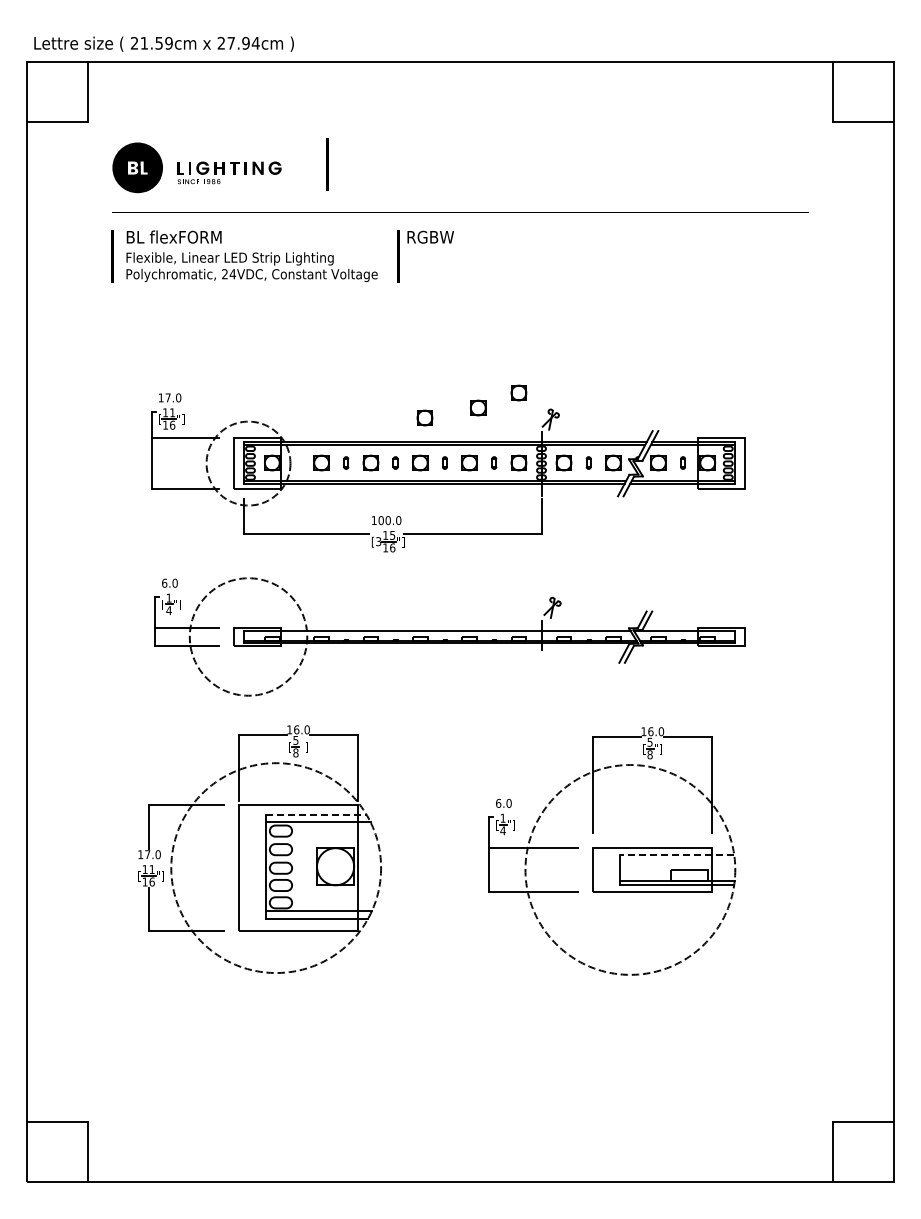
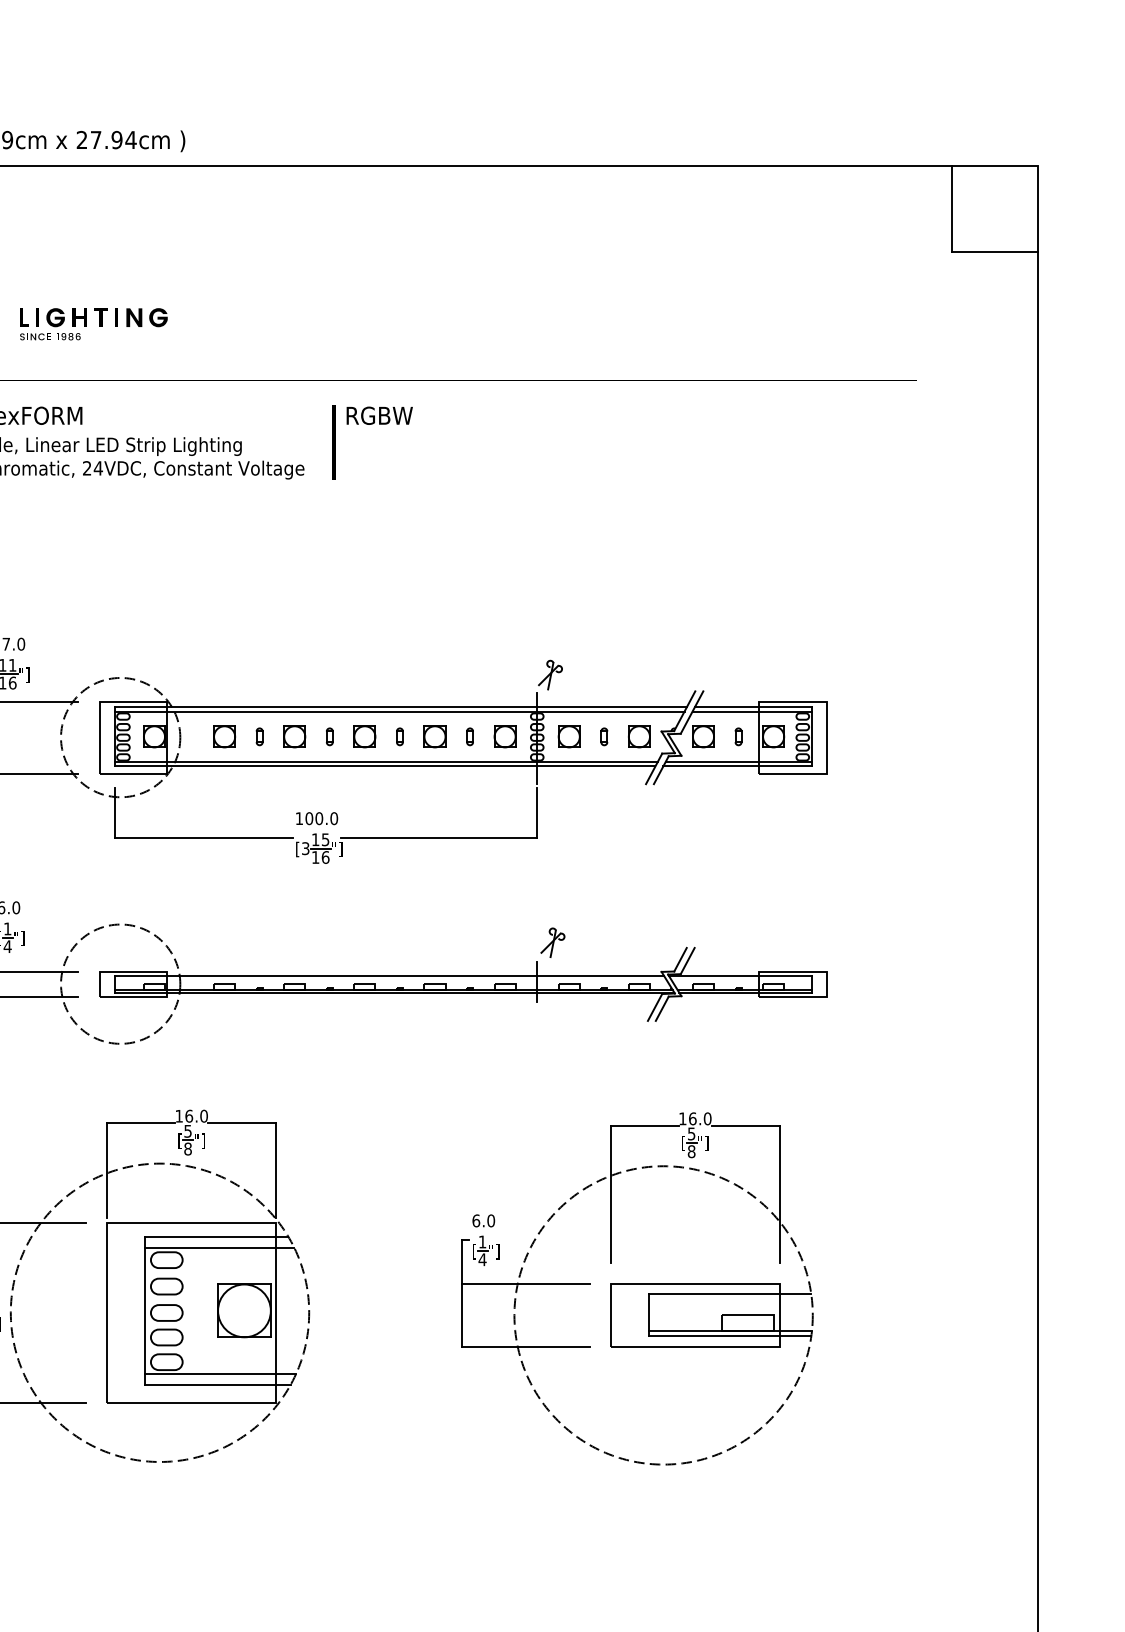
line: (327, 164) -> (232, 312), removed
part: (518, 392) -> (504, 636), removed
part: (478, 407) -> (447, 657), removed
part: (424, 417) -> (370, 672), removed
circle: (248, 636) -> (120, 983), size x0.71
line: (316, 814) -> (217, 1236), dashed -> solid
line: (676, 854) -> (729, 1293), dashed -> solid

